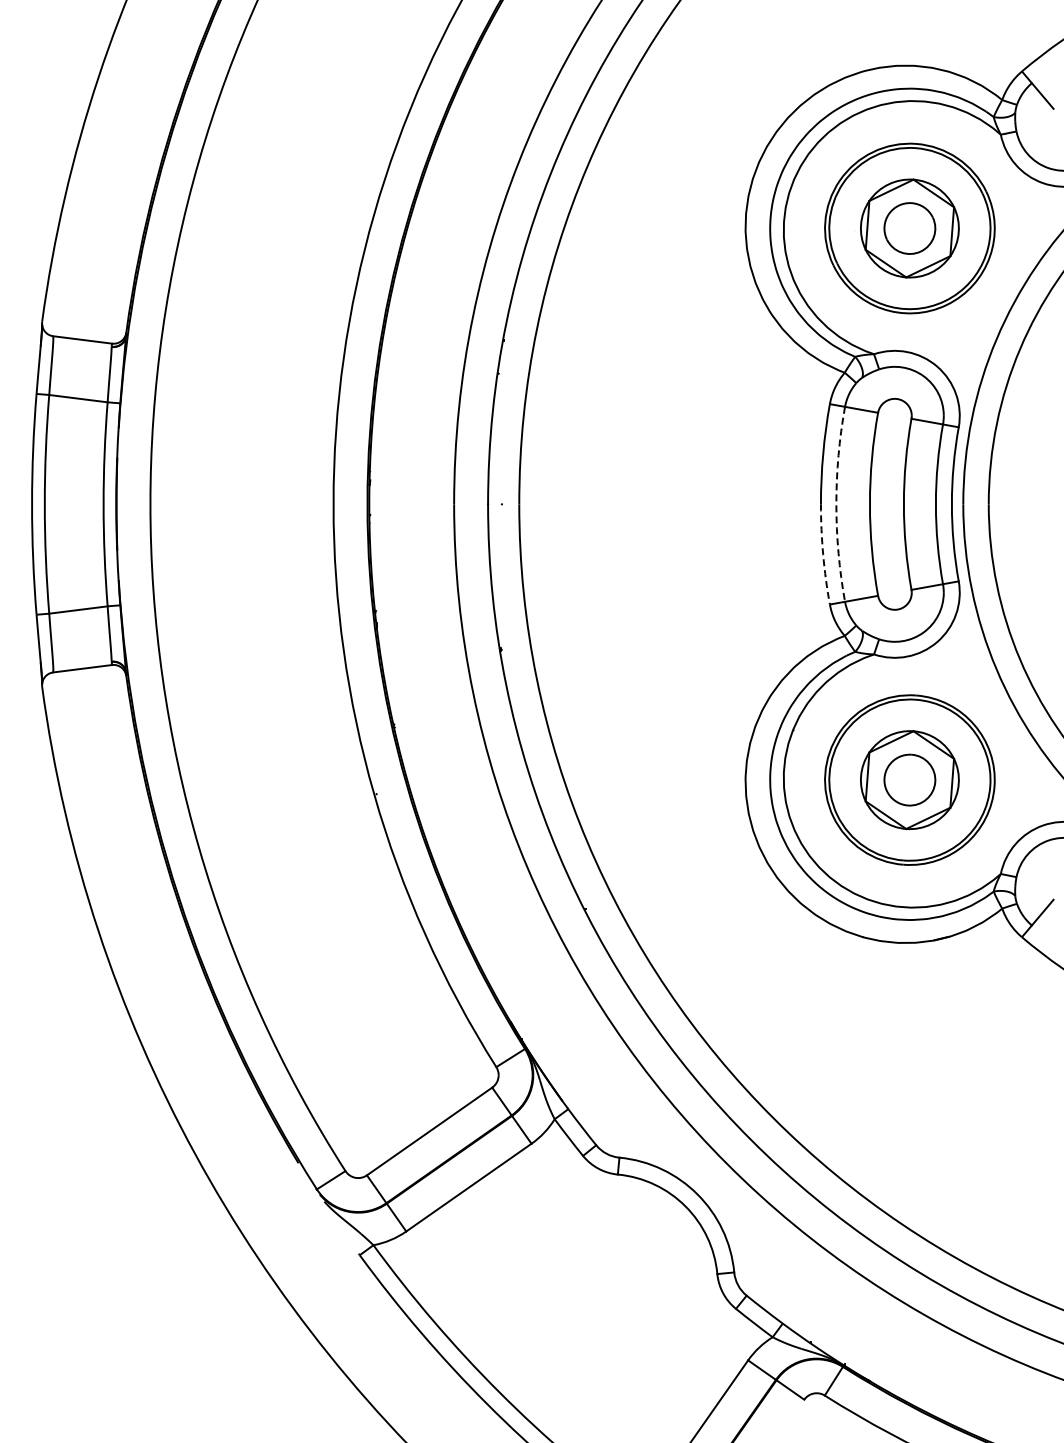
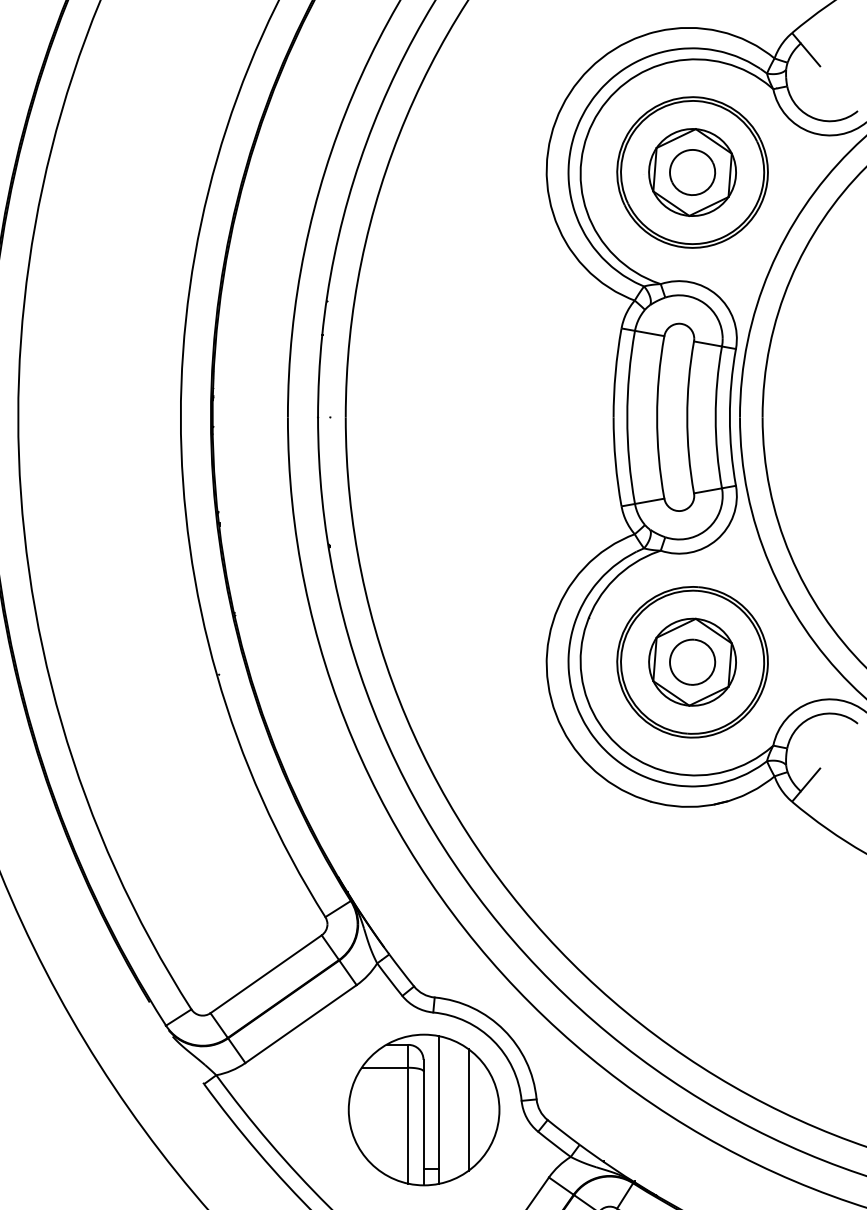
arc: (836, 504) -> (627, 417), dashed -> solid
arc: (823, 554) -> (615, 461), dashed -> solid
part: (607, 1284) -> (424, 1110), added

